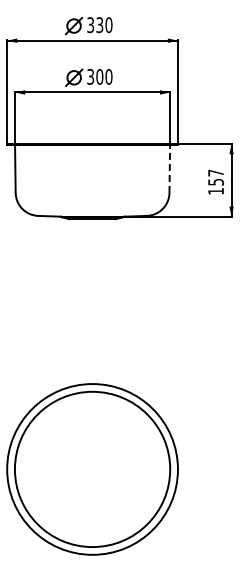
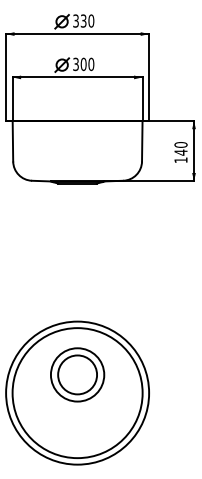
line: (169, 168) -> (142, 141), dashed -> solid
text: (215, 177) -> (180, 148), 157 -> 140
part: (92, 447) -> (77, 374), added

